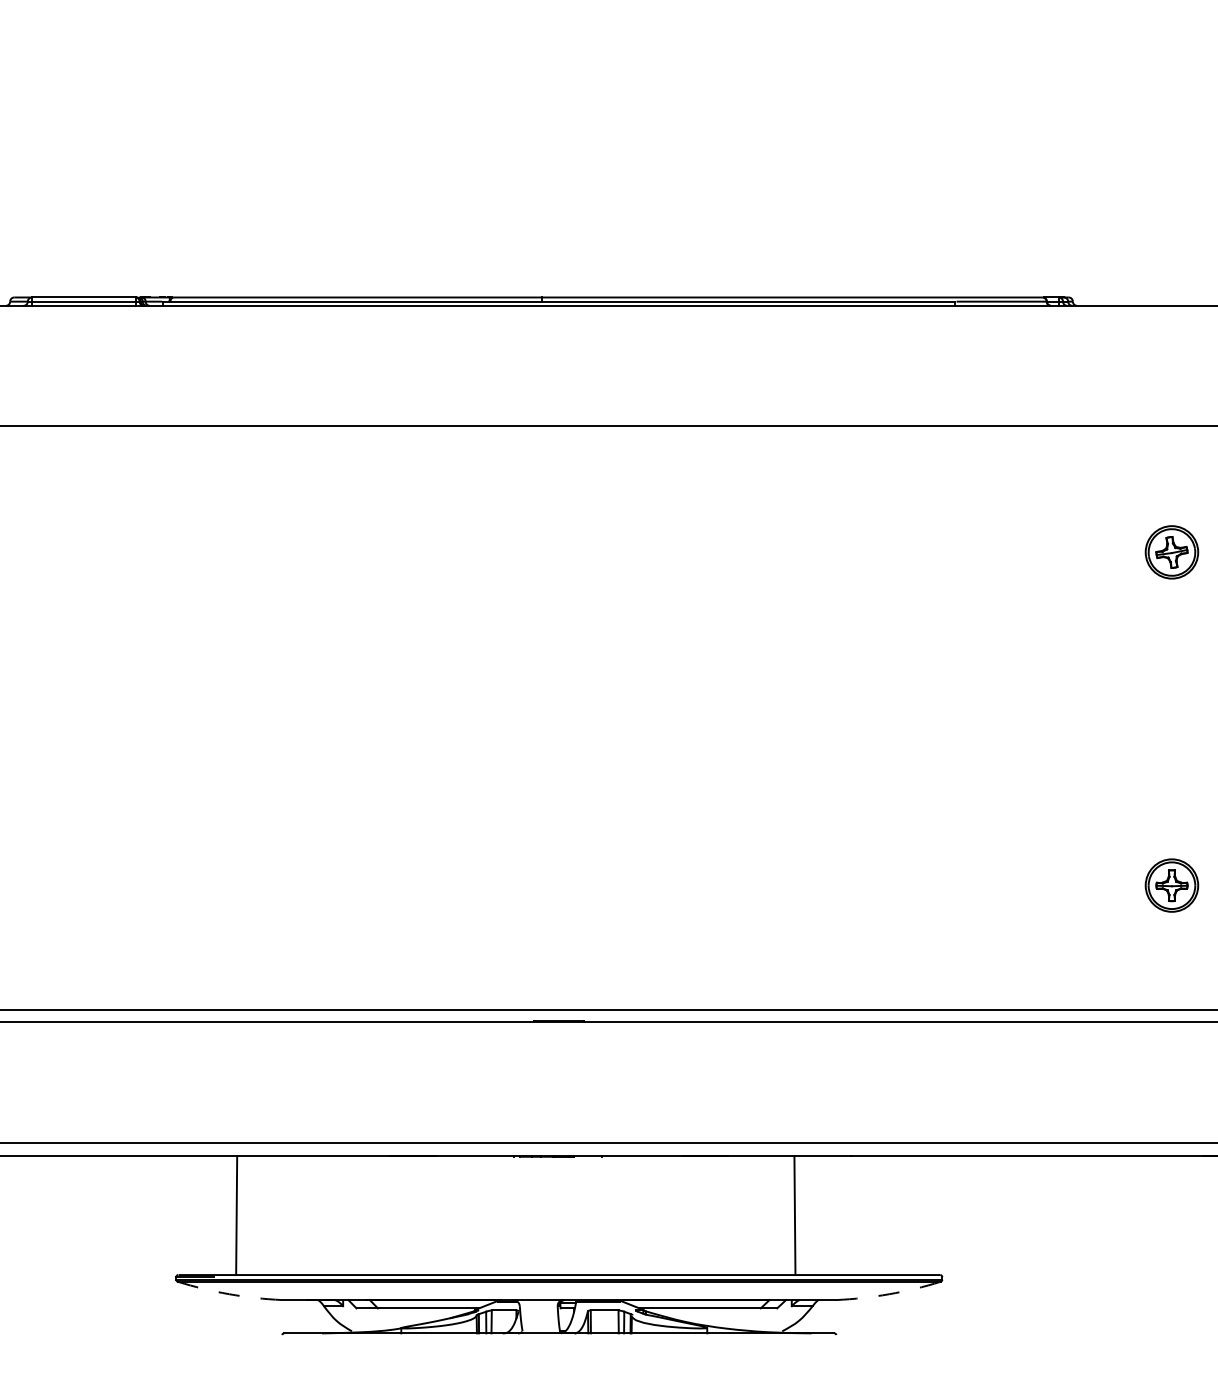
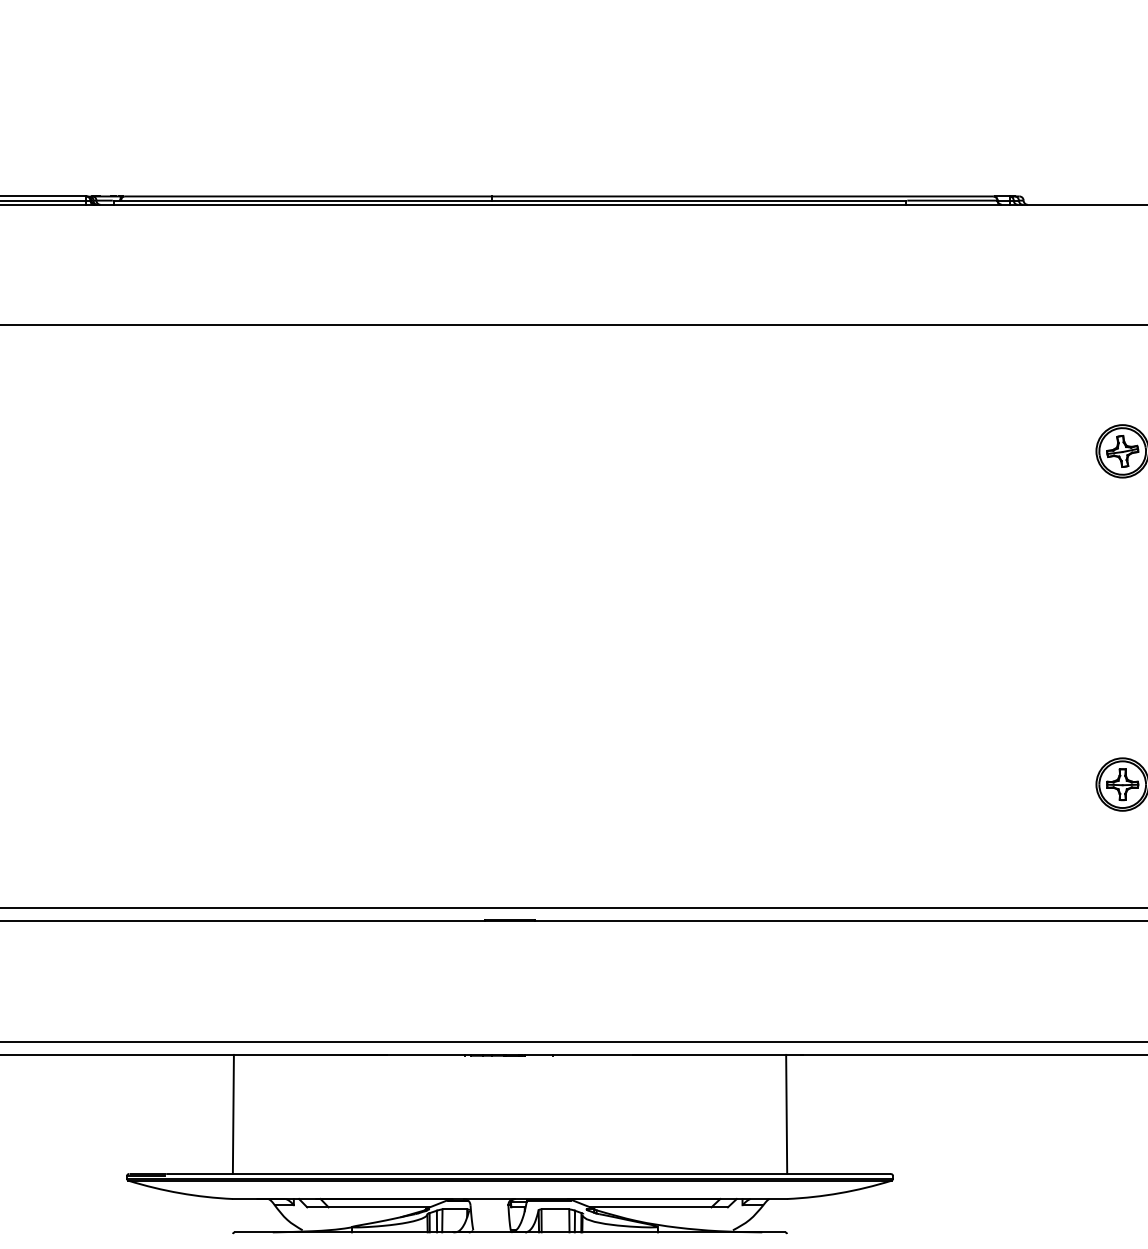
line: (236, 1215) -> (233, 1114), moved
line: (794, 1215) -> (786, 1114), moved
arc: (229, 1294) -> (180, 1193), dashed -> solid
arc: (889, 1294) -> (840, 1193), dashed -> solid

